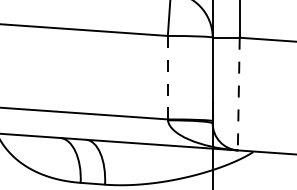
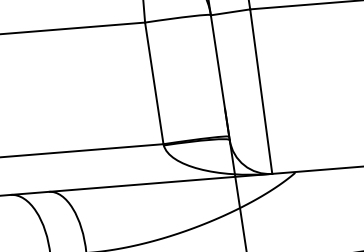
line: (167, 77) -> (153, 83), dashed -> solid
line: (238, 94) -> (260, 92), dashed -> solid

